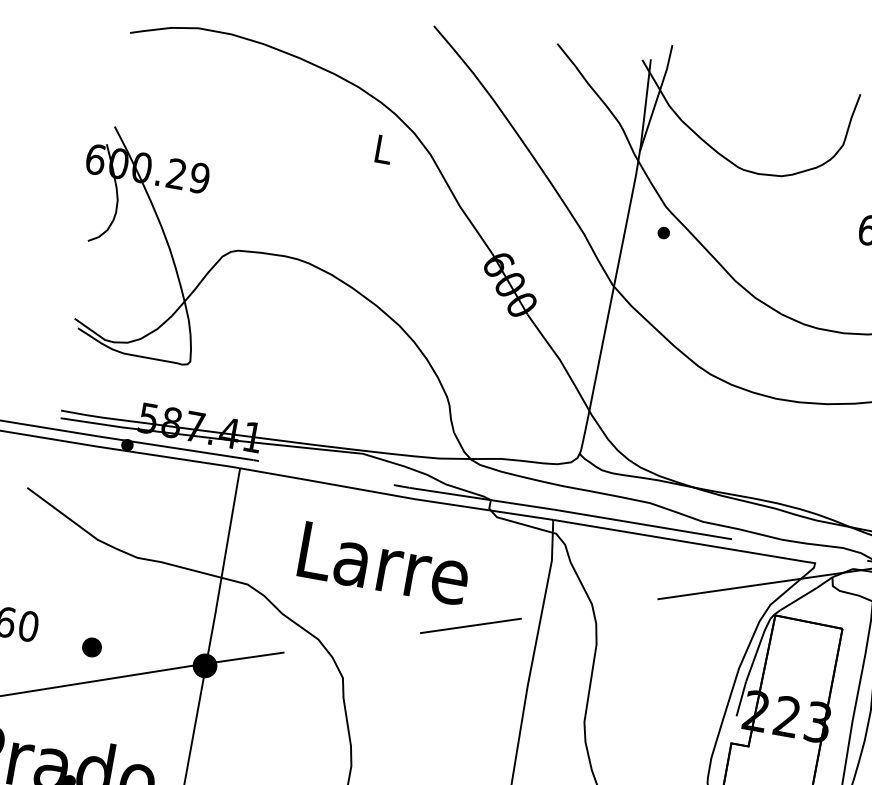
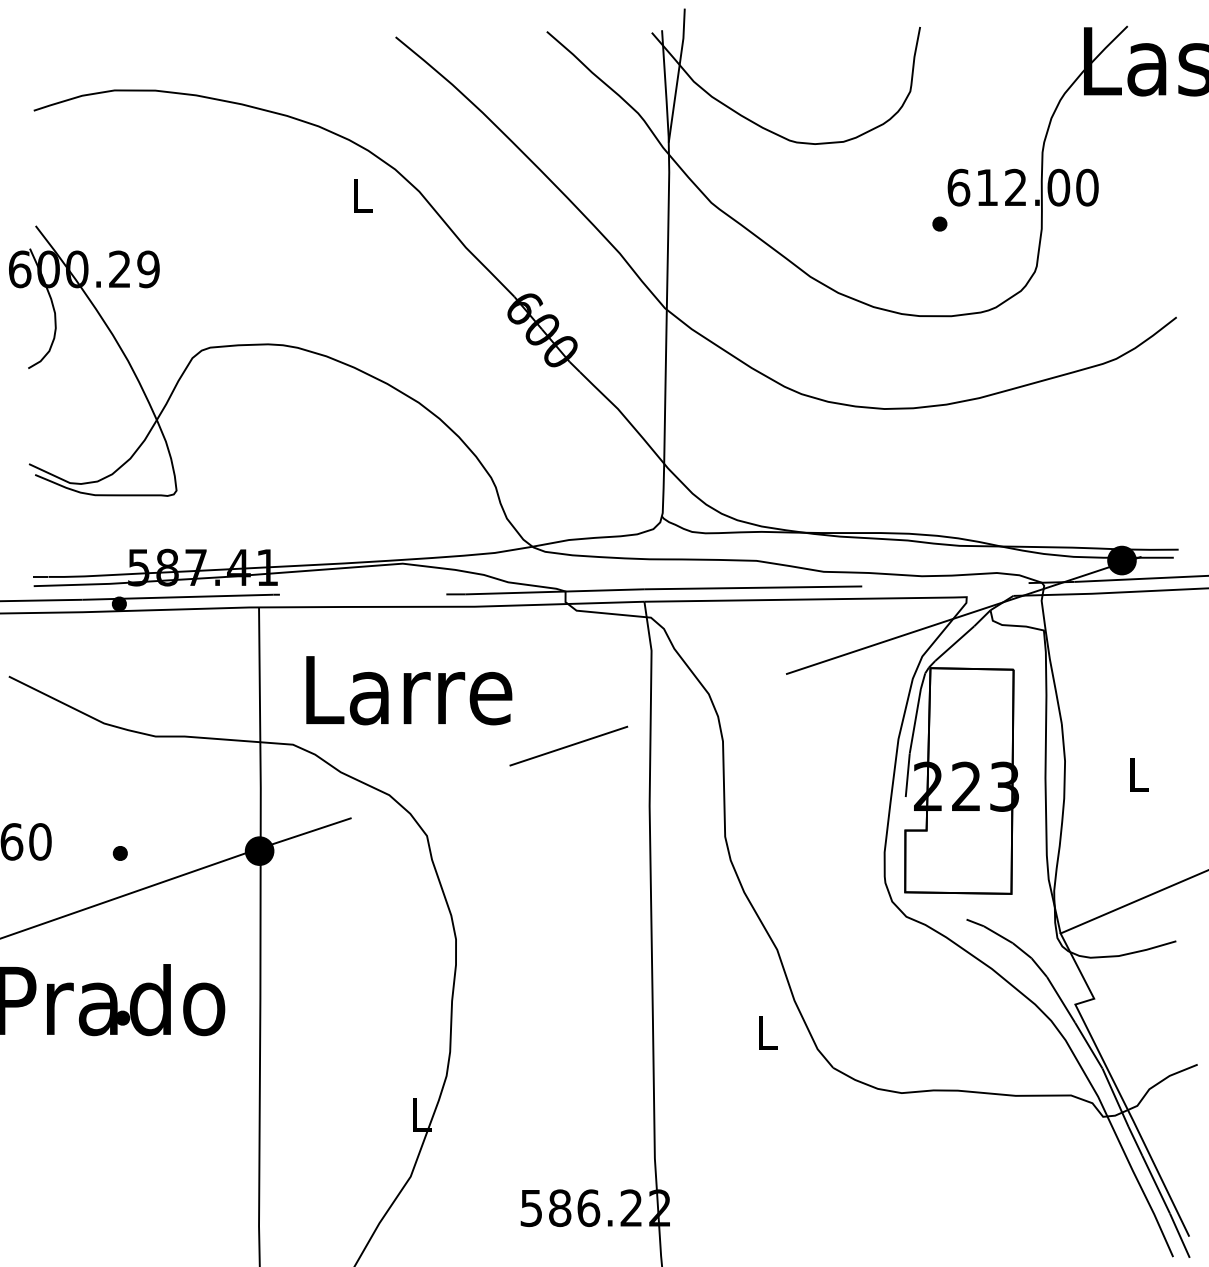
part: (663, 232) -> (939, 223), moved
text: (384, 563) -> (409, 690), moved
part: (91, 647) -> (119, 853), size x0.62

